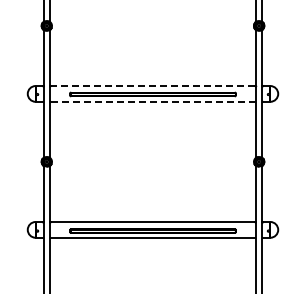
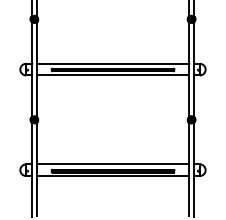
line: (152, 86) -> (112, 64), dashed -> solid
line: (153, 101) -> (113, 75), dashed -> solid

